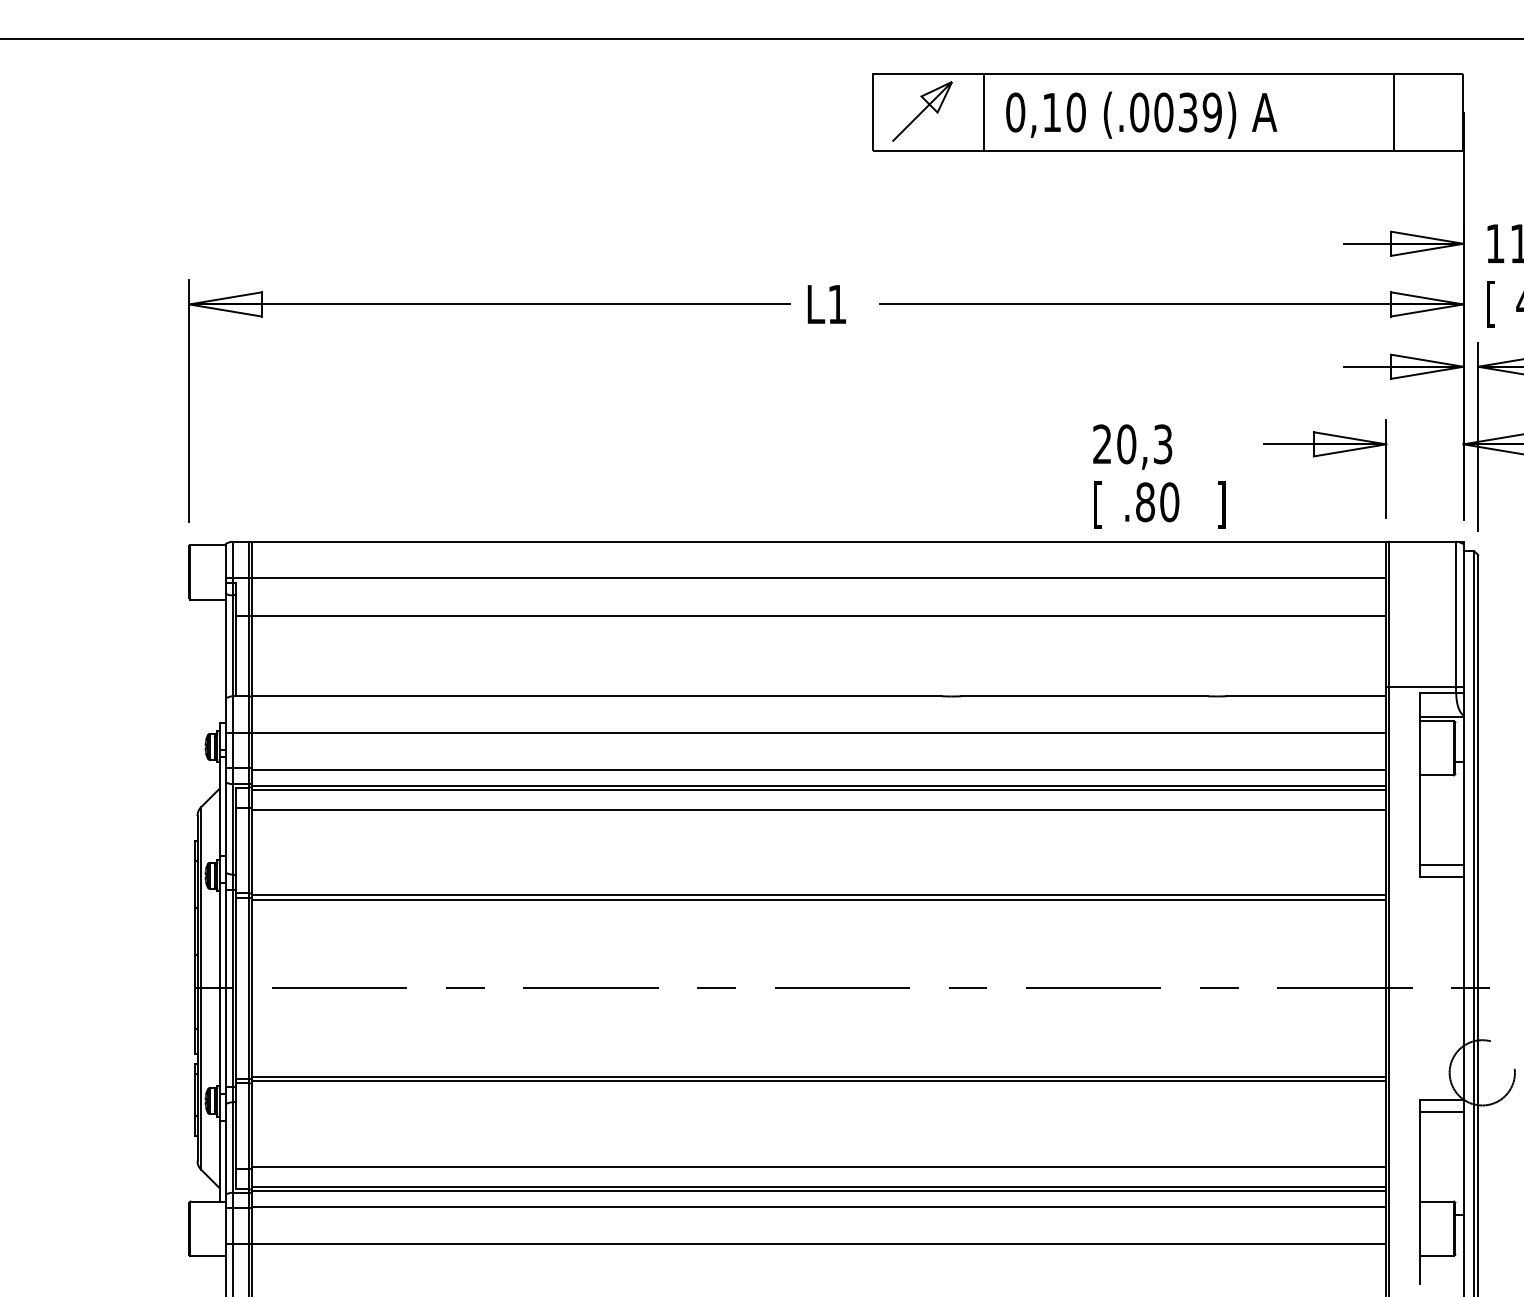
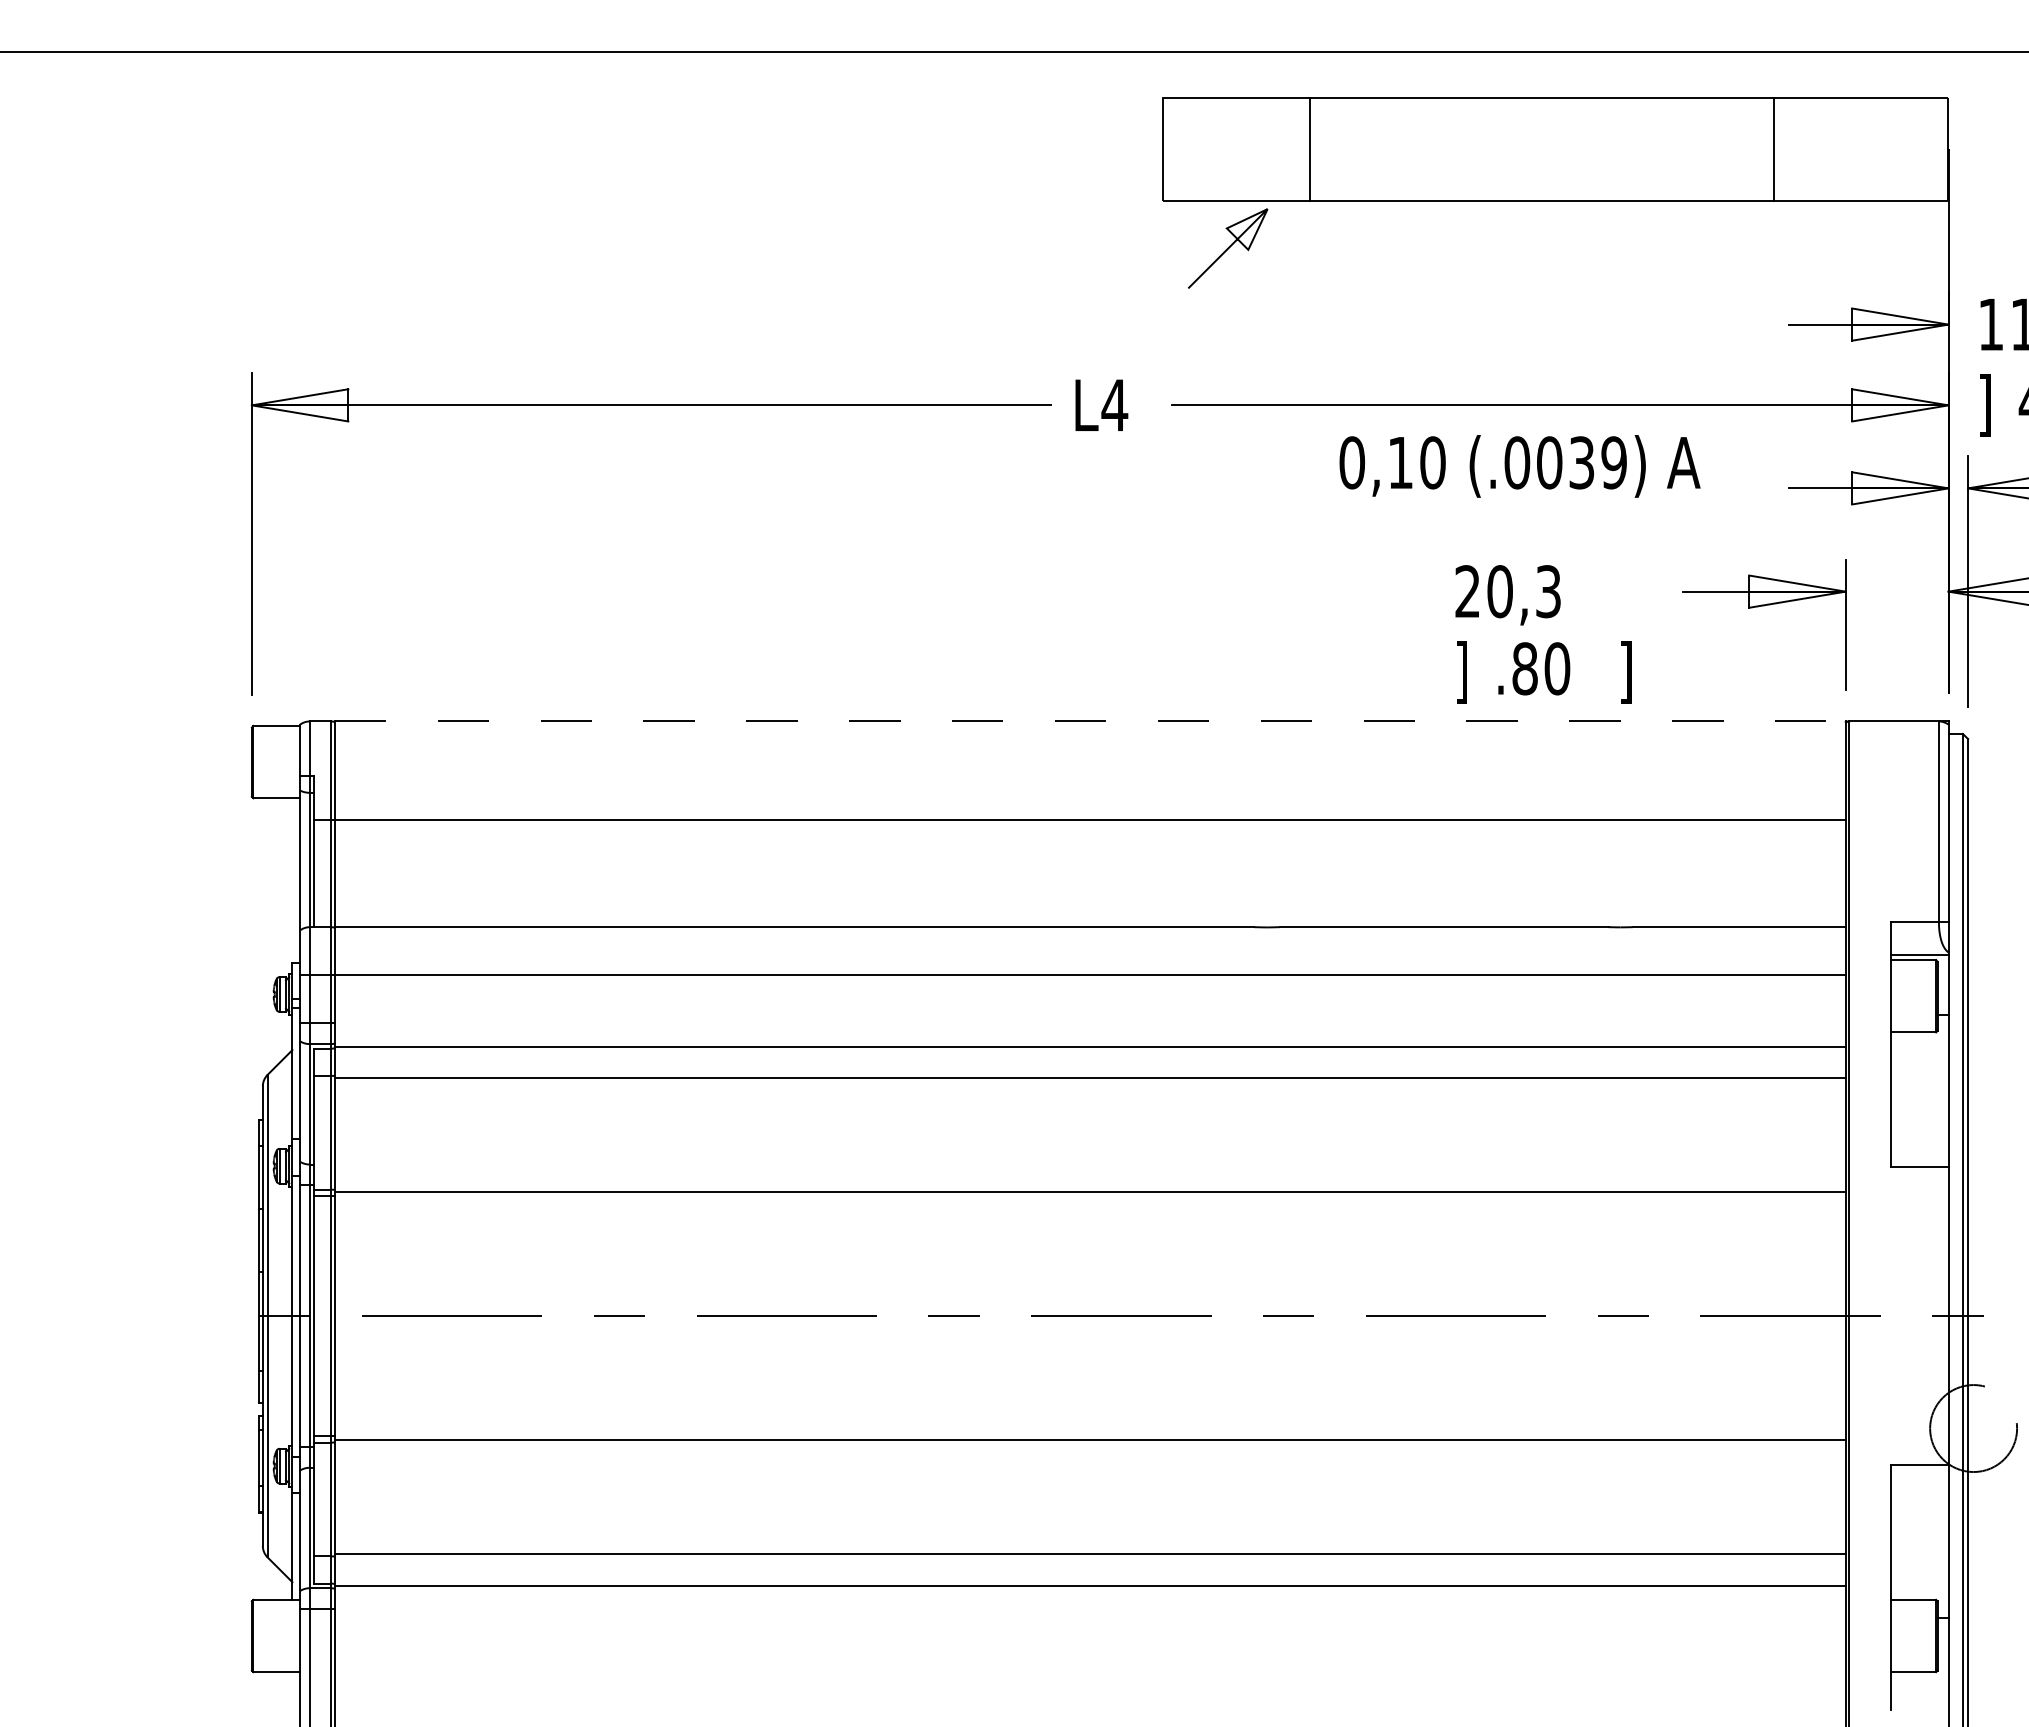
line: (922, 111) -> (1228, 248), moved
line: (1393, 112) -> (1773, 149), moved
text: (1141, 115) -> (1519, 466), moved
text: (837, 303) -> (1114, 404), L1 -> L4
text: (1490, 304) -> (1984, 405), [ -> ]
text: (1097, 505) -> (1461, 672), [ -> ]
line: (819, 541) -> (1090, 721), solid -> dashed
line: (805, 577) -> (1072, 769), removed
line: (1424, 686) -> (1896, 914), removed
line: (818, 770) -> (1089, 1025), removed
line: (818, 789) -> (1089, 1051), removed
line: (1441, 864) -> (1919, 1151), removed
line: (818, 900) -> (1089, 1198), removed
line: (818, 1076) -> (1089, 1433), removed
line: (1441, 1112) -> (1919, 1481), removed
line: (818, 1187) -> (1089, 1581), removed
line: (818, 1206) -> (1089, 1606), removed
line: (805, 1244) -> (1072, 1656), removed

